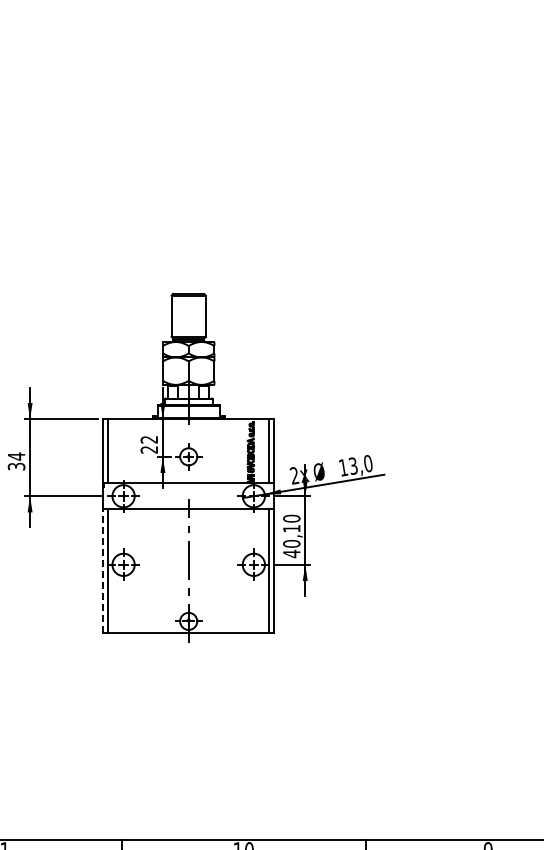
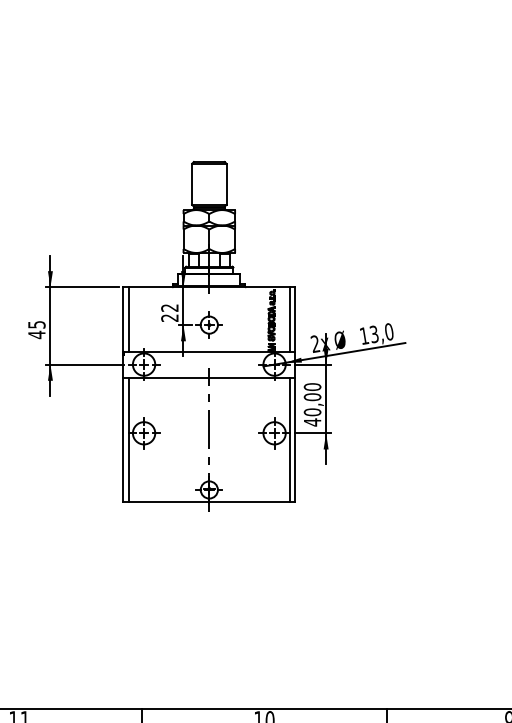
text: (16, 461) -> (36, 329), 34 -> 45
text: (291, 528) -> (312, 396), 40,10 -> 40,00
line: (103, 570) -> (123, 438), dashed -> solid

